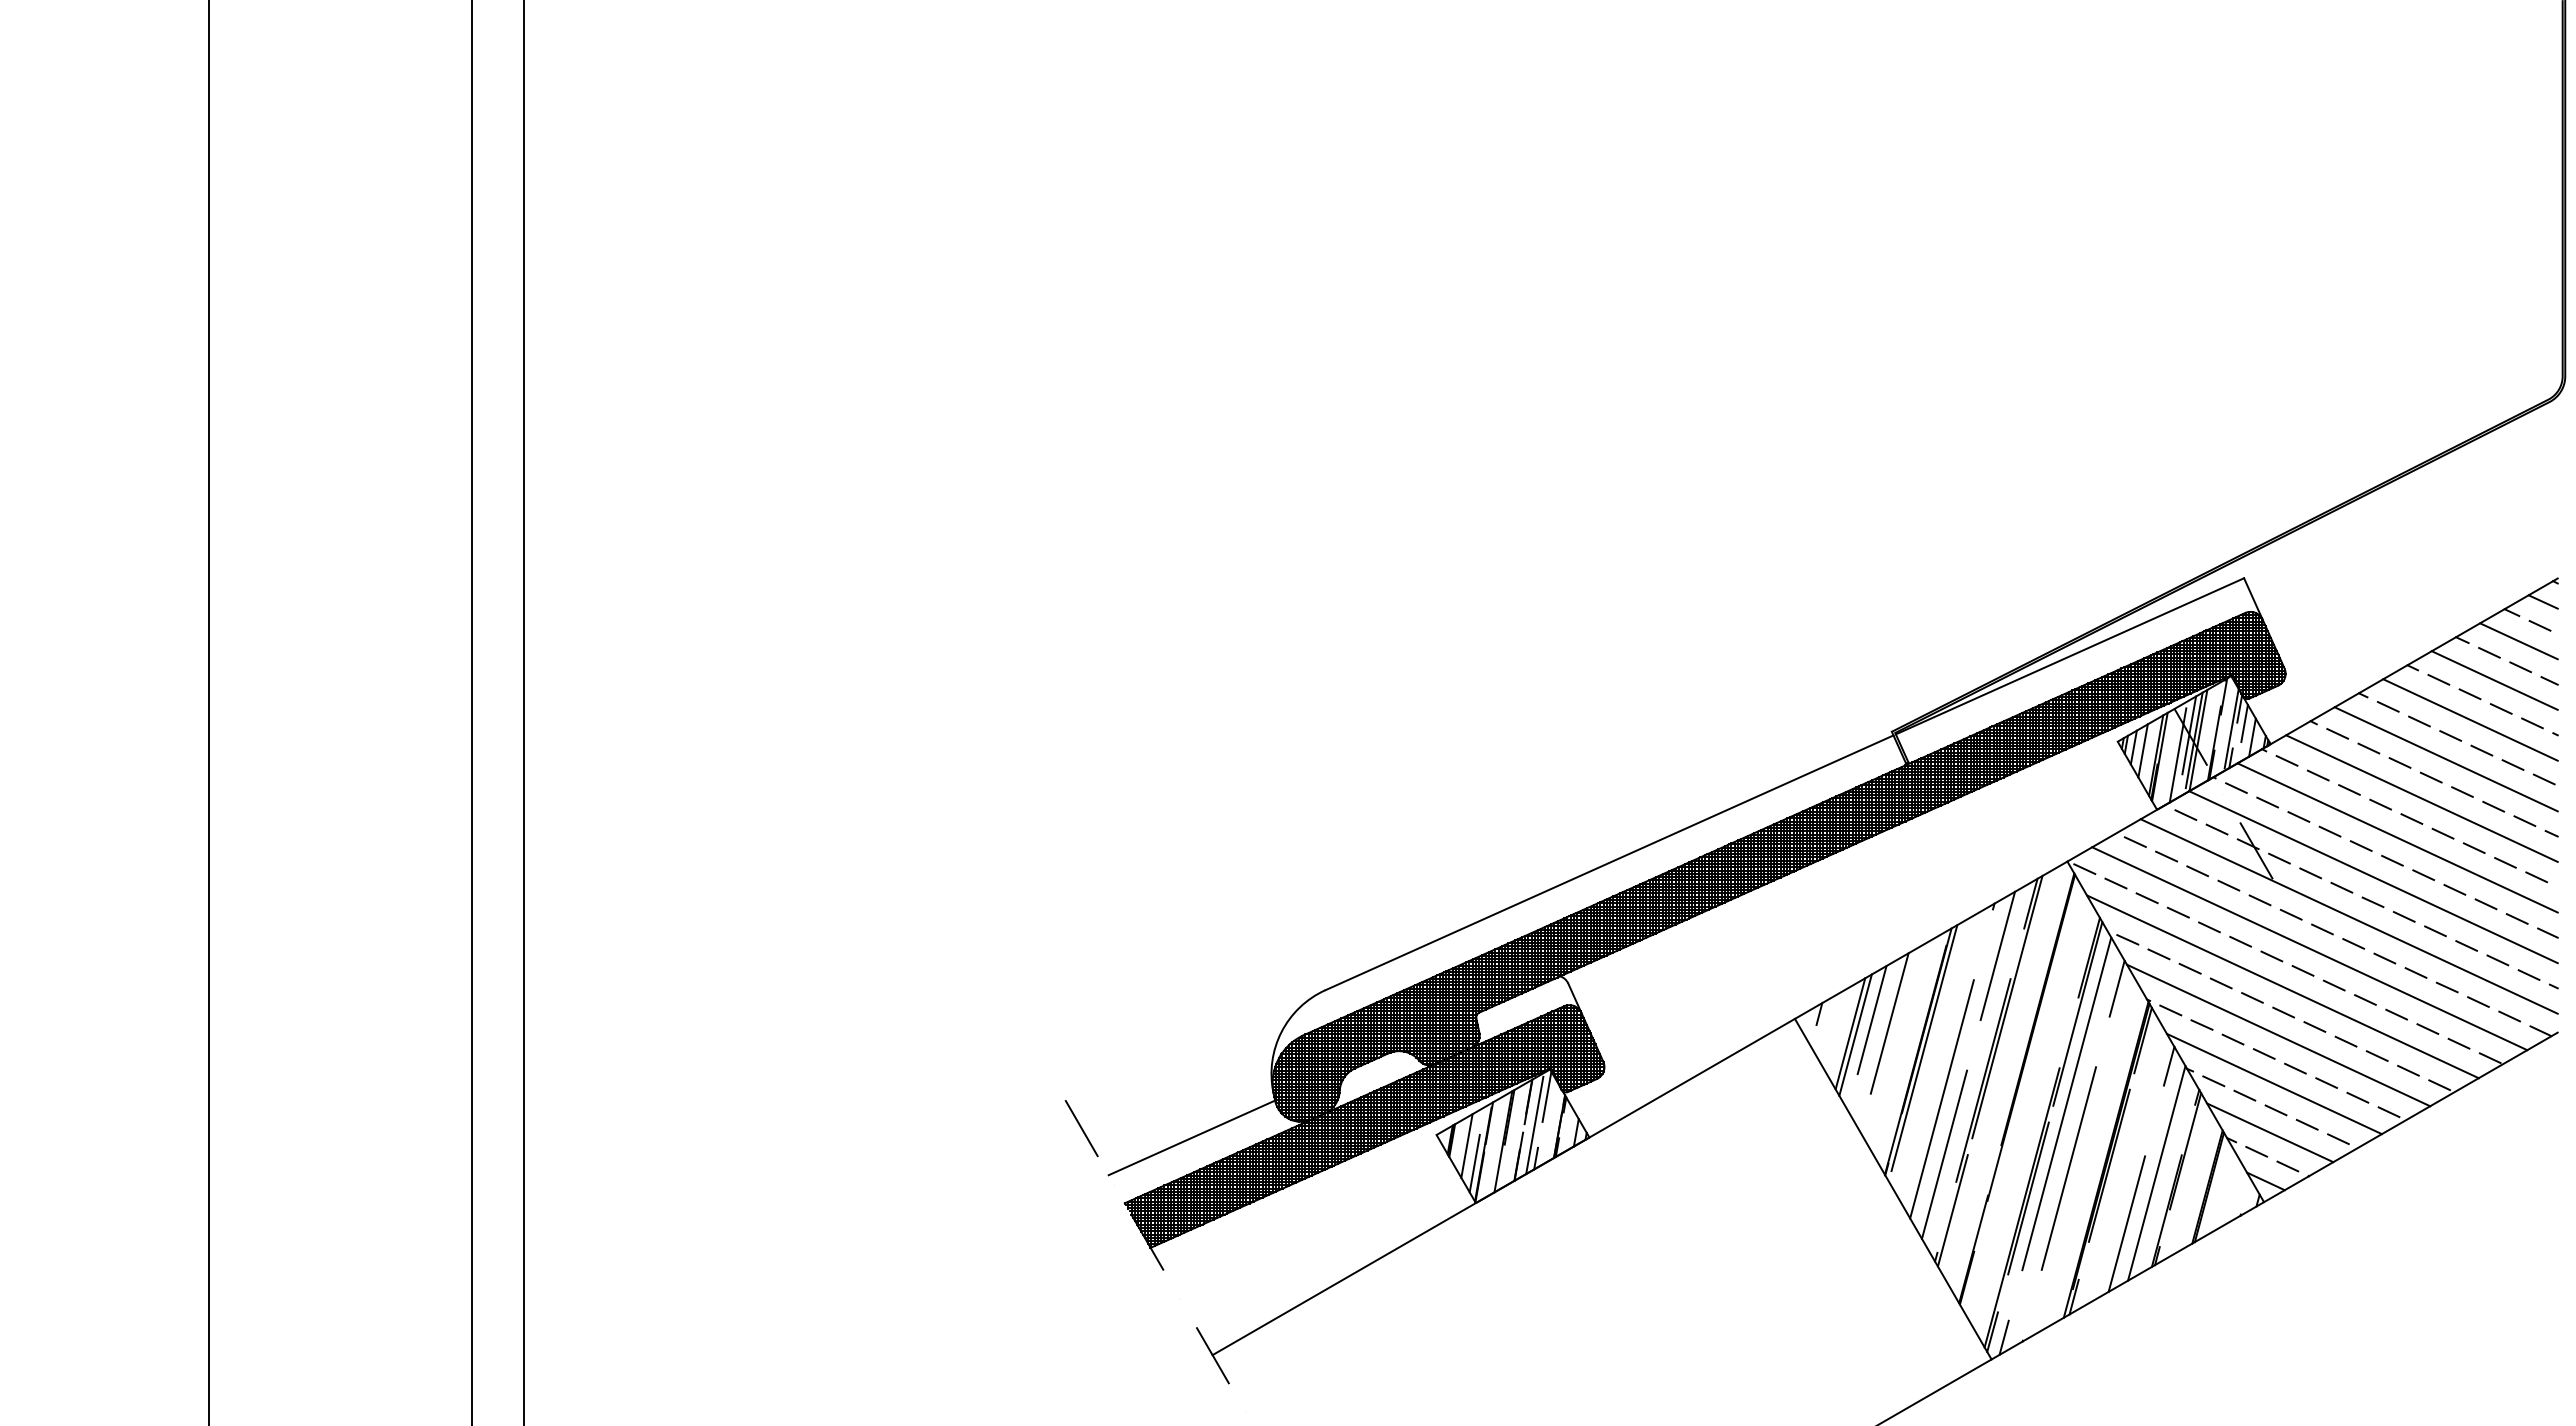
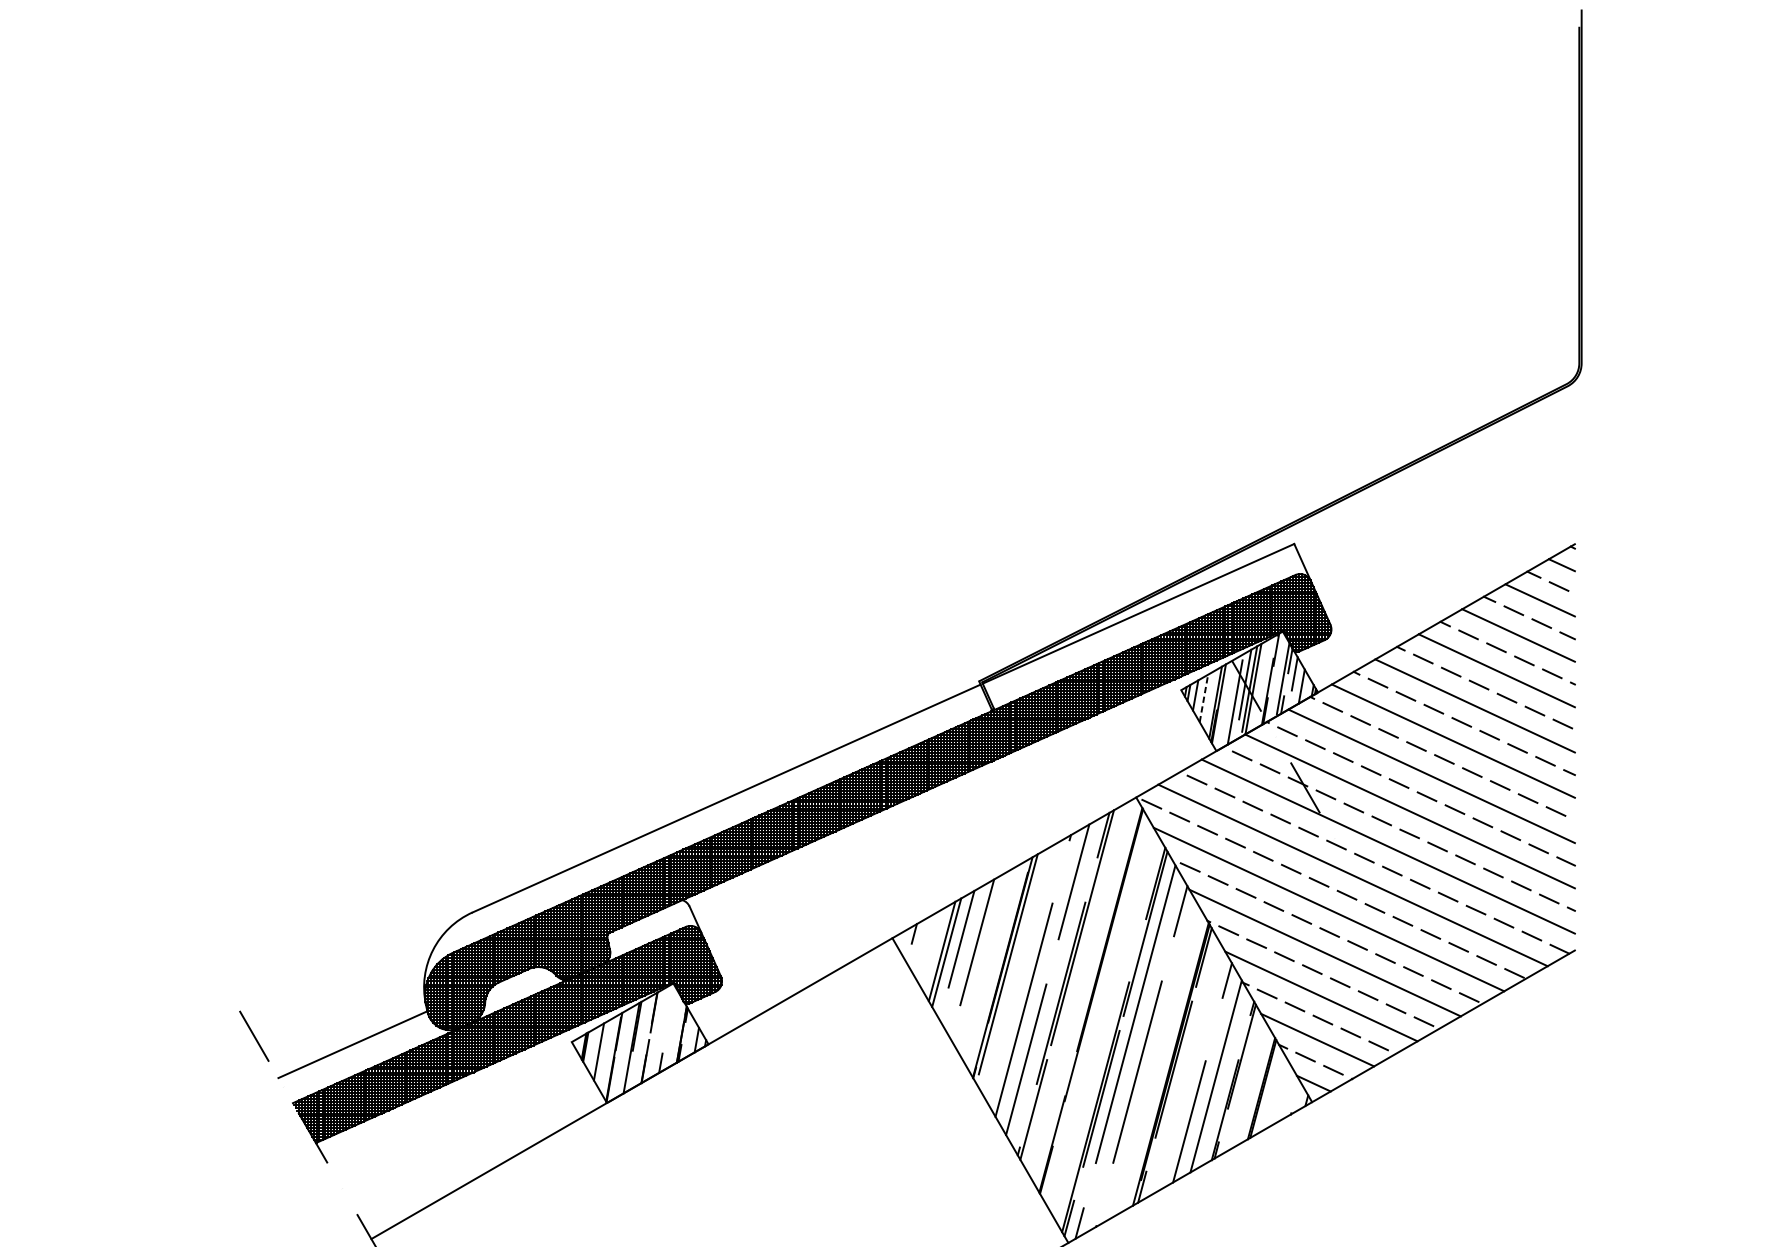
line: (2143, 750) -> (1204, 698), solid -> dashed
line: (1546, 1096) -> (670, 1007), removed
line: (1534, 1125) -> (659, 1033), removed
line: (1474, 1163) -> (605, 1067), removed

